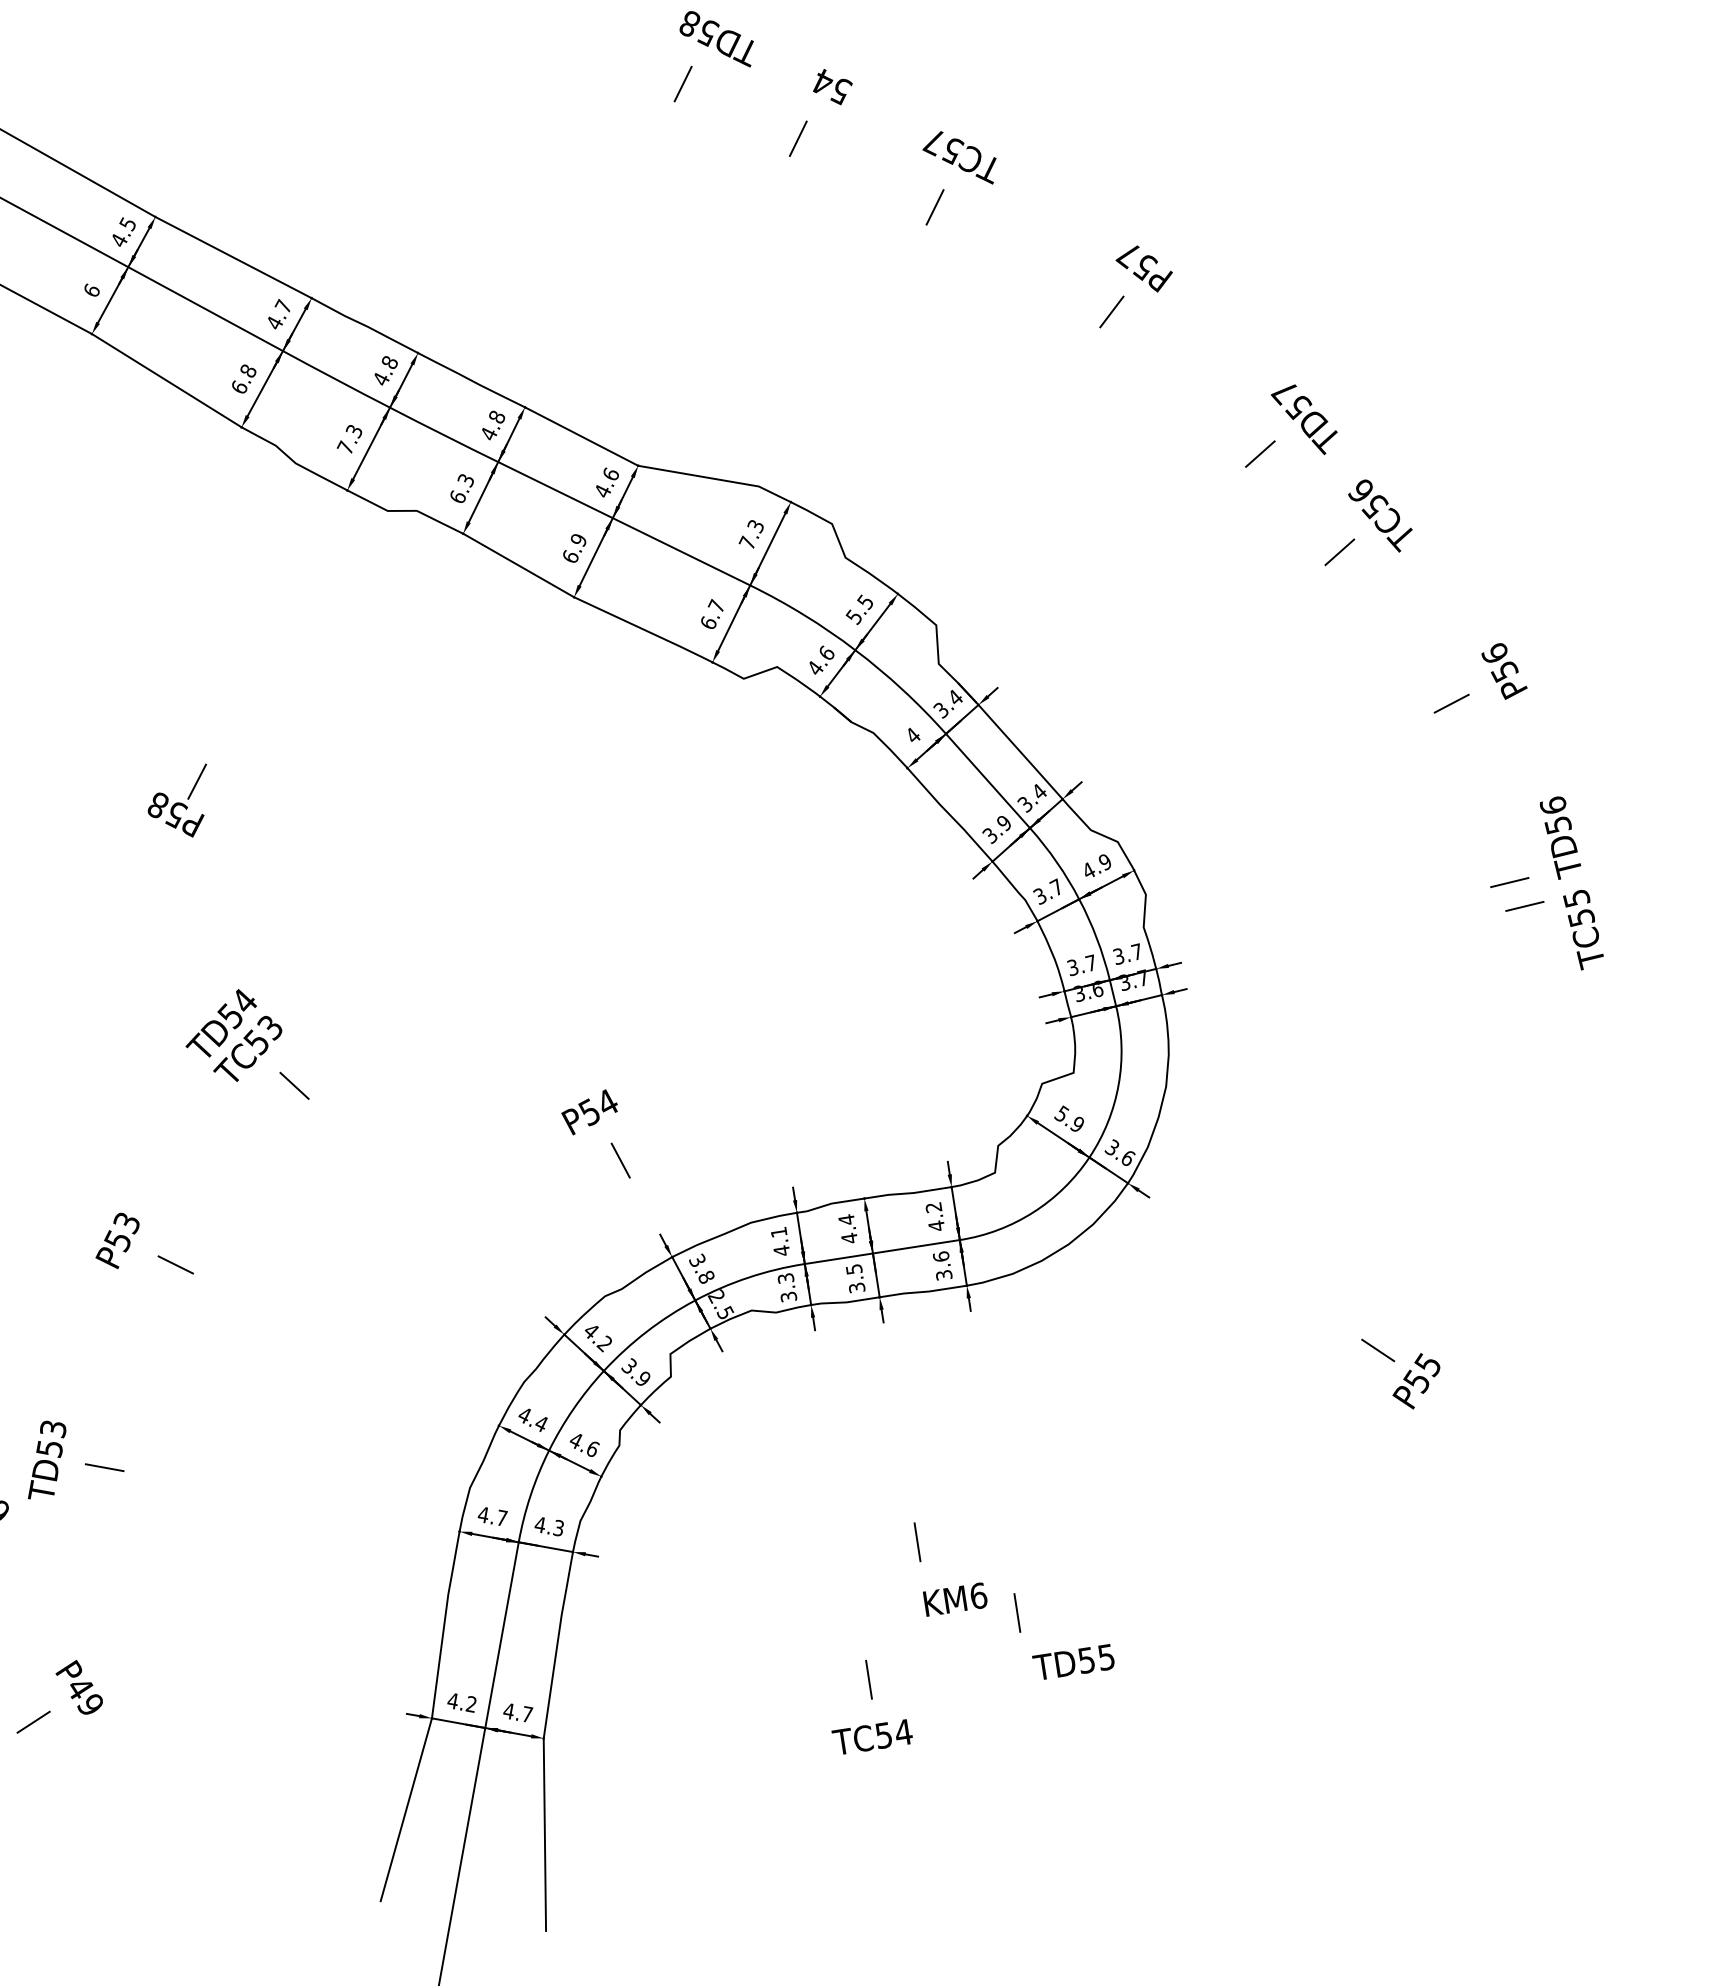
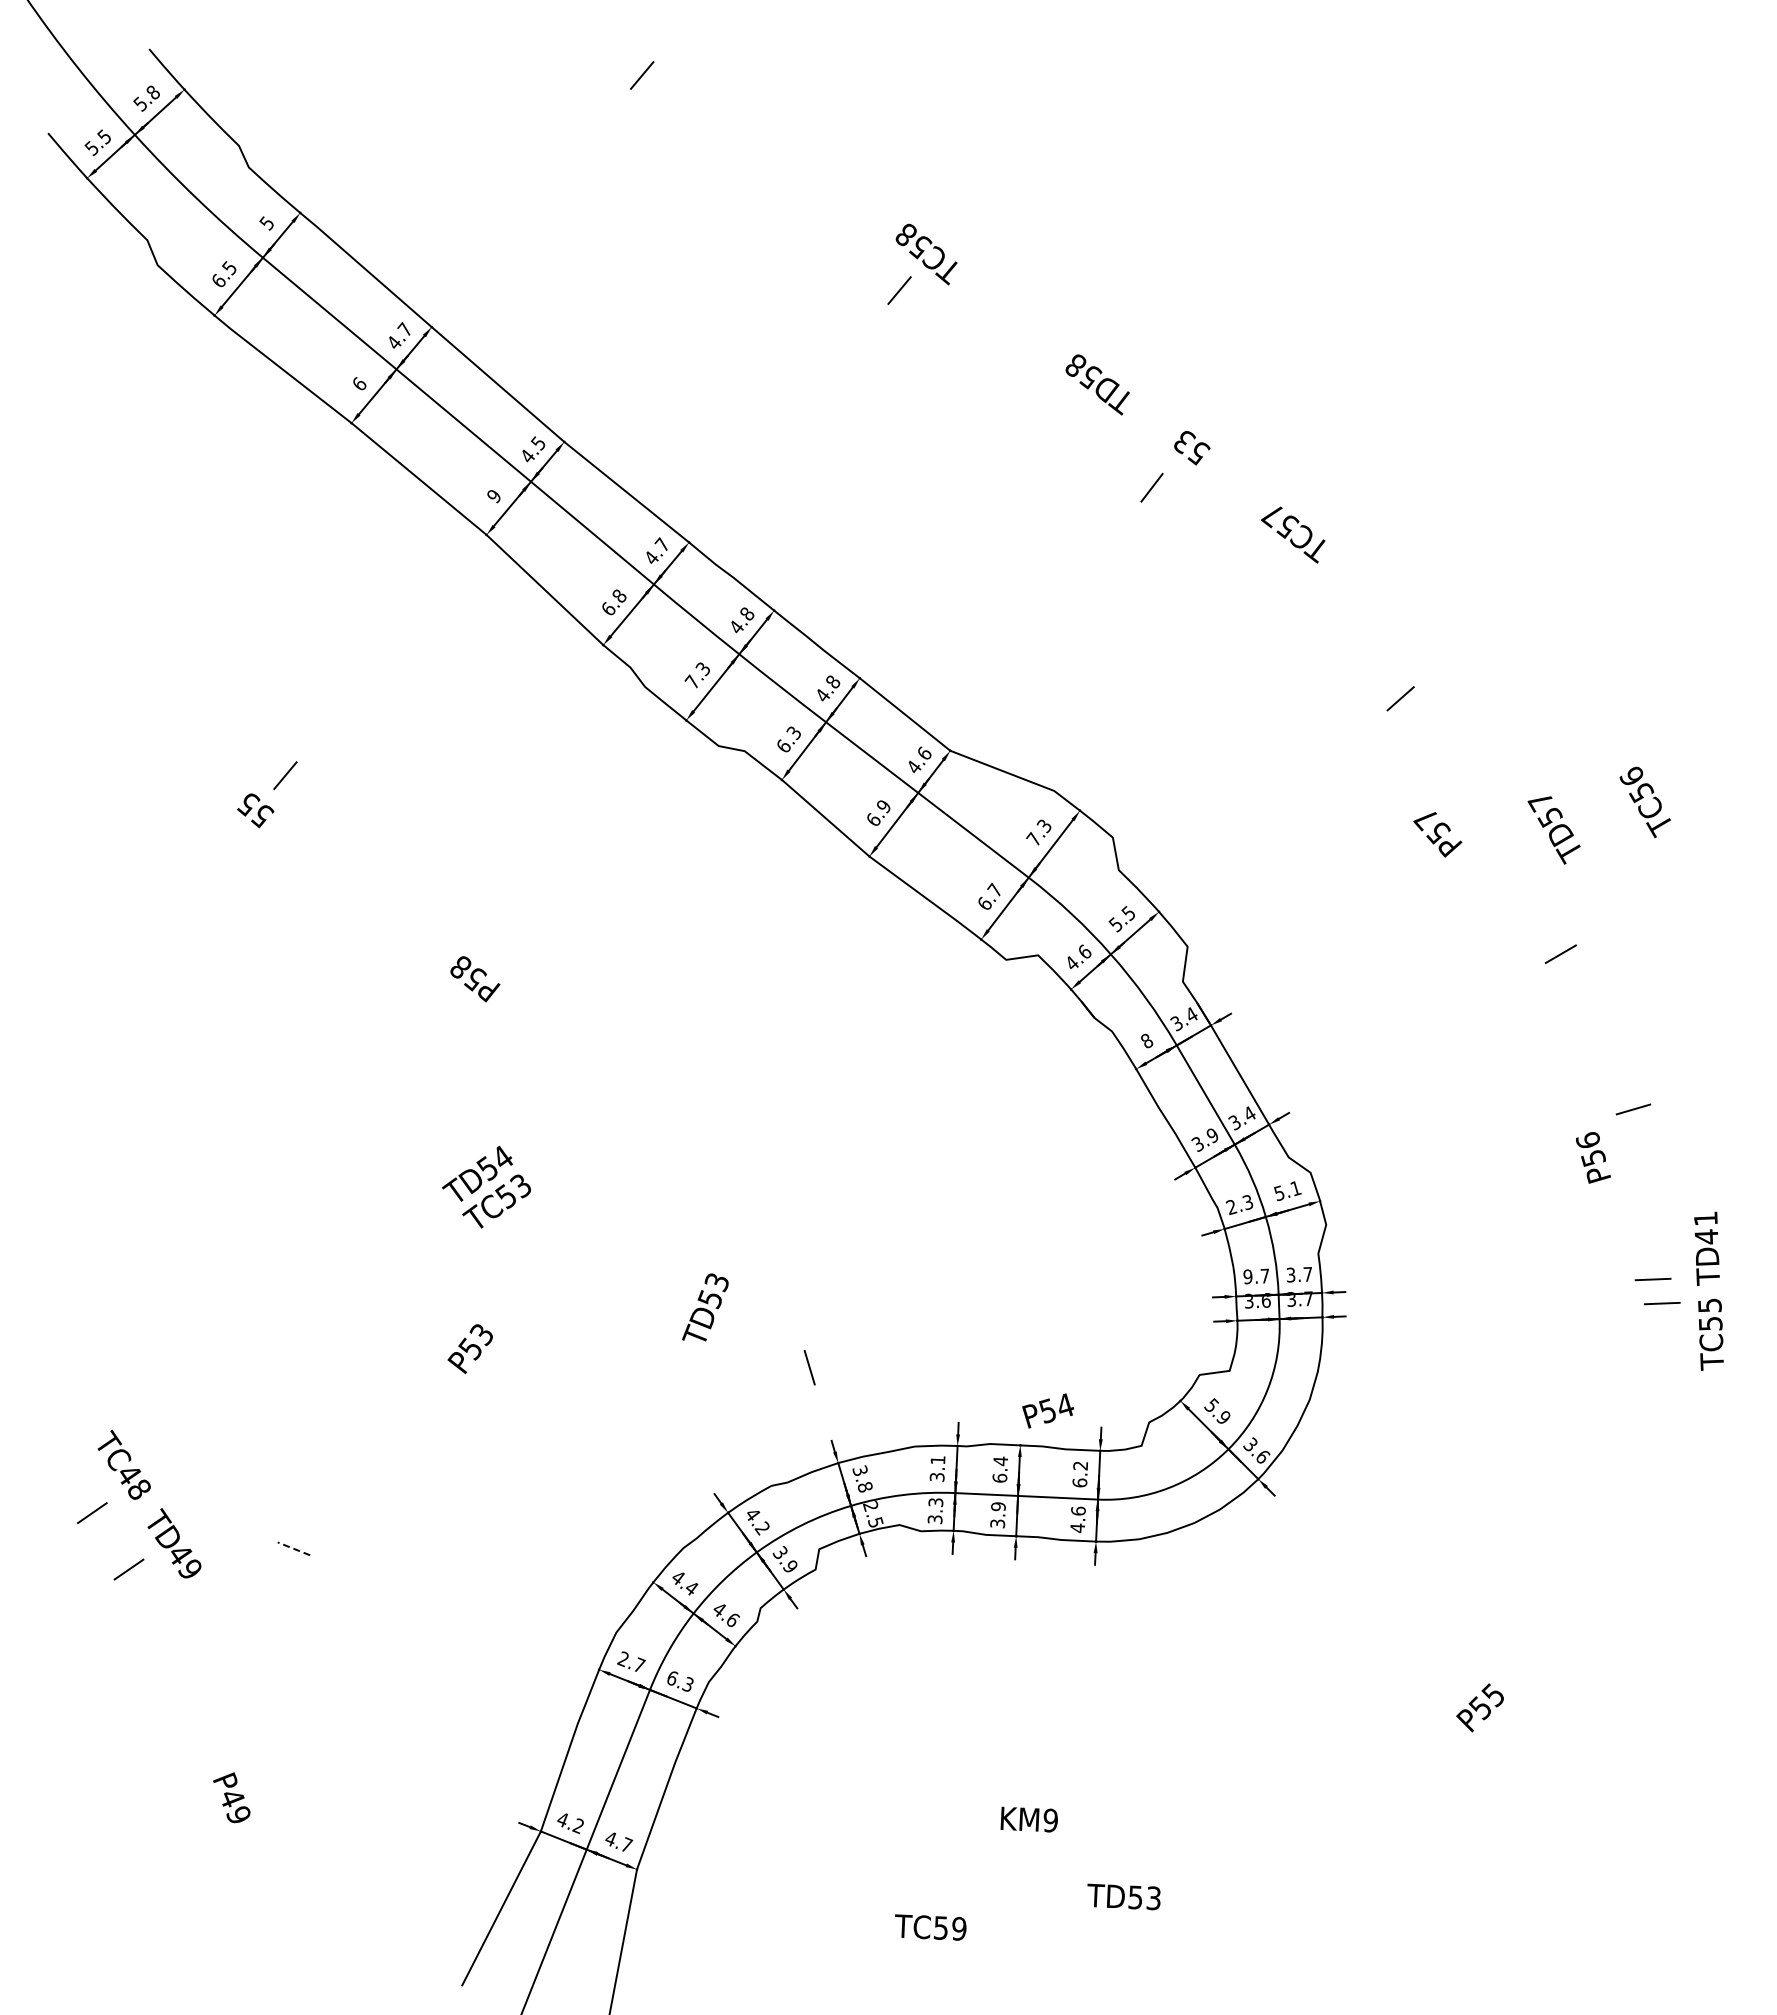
text: (823, 82) -> (1184, 442), 54 -> 53
line: (682, 84) -> (1058, 418), removed
line: (934, 207) -> (1261, 573), removed
text: (1144, 269) -> (1437, 834), moved
text: (92, 290) -> (494, 496), 6 -> 9
line: (1260, 454) -> (1507, 852), removed
text: (1380, 516) -> (1644, 802), moved
text: (1504, 670) -> (1593, 1157), moved
text: (913, 734) -> (1147, 1040), 4 -> 8
line: (196, 780) -> (499, 952), removed
text: (1554, 815) -> (1705, 1227), TD56 -> TD41
text: (1096, 866) -> (1287, 1190), 4.9 -> 5.1
text: (1048, 891) -> (1239, 1204), 3.7 -> 2.3
text: (1072, 967) -> (1247, 1276), 3.7 -> 9.7
line: (293, 1086) -> (531, 1242), removed
text: (590, 1111) -> (1048, 1410), moved
text: (936, 1225) -> (1079, 1482), 4.2 -> 6.2
text: (849, 1238) -> (999, 1478), 4.4 -> 6.4
text: (116, 1240) -> (469, 1348), moved
text: (781, 1251) -> (936, 1477), 4.1 -> 3.1
line: (175, 1264) -> (393, 1380), removed
text: (854, 1269) -> (998, 1506), 3.5 -> 3.9
text: (944, 1275) -> (1077, 1528), 3.6 -> 4.6
line: (1378, 1350) -> (1451, 1673), removed
text: (46, 1458) -> (705, 1307), moved
line: (104, 1467) -> (293, 1548), solid -> dashed
text: (482, 1515) -> (622, 1659), 4.7 -> 2.7
text: (540, 1525) -> (672, 1678), 4.3 -> 6.3
line: (917, 1542) -> (1005, 1761), removed
text: (978, 1595) -> (1050, 1820), KM6 -> KM9
line: (1017, 1612) -> (1082, 1842), removed
text: (1105, 1656) -> (1153, 1897), TD55 -> TD53
line: (868, 1679) -> (937, 1875), removed
text: (79, 1687) -> (231, 1797), moved
line: (33, 1721) -> (184, 1762), removed
text: (902, 1732) -> (958, 1928), TC54 -> TC59

